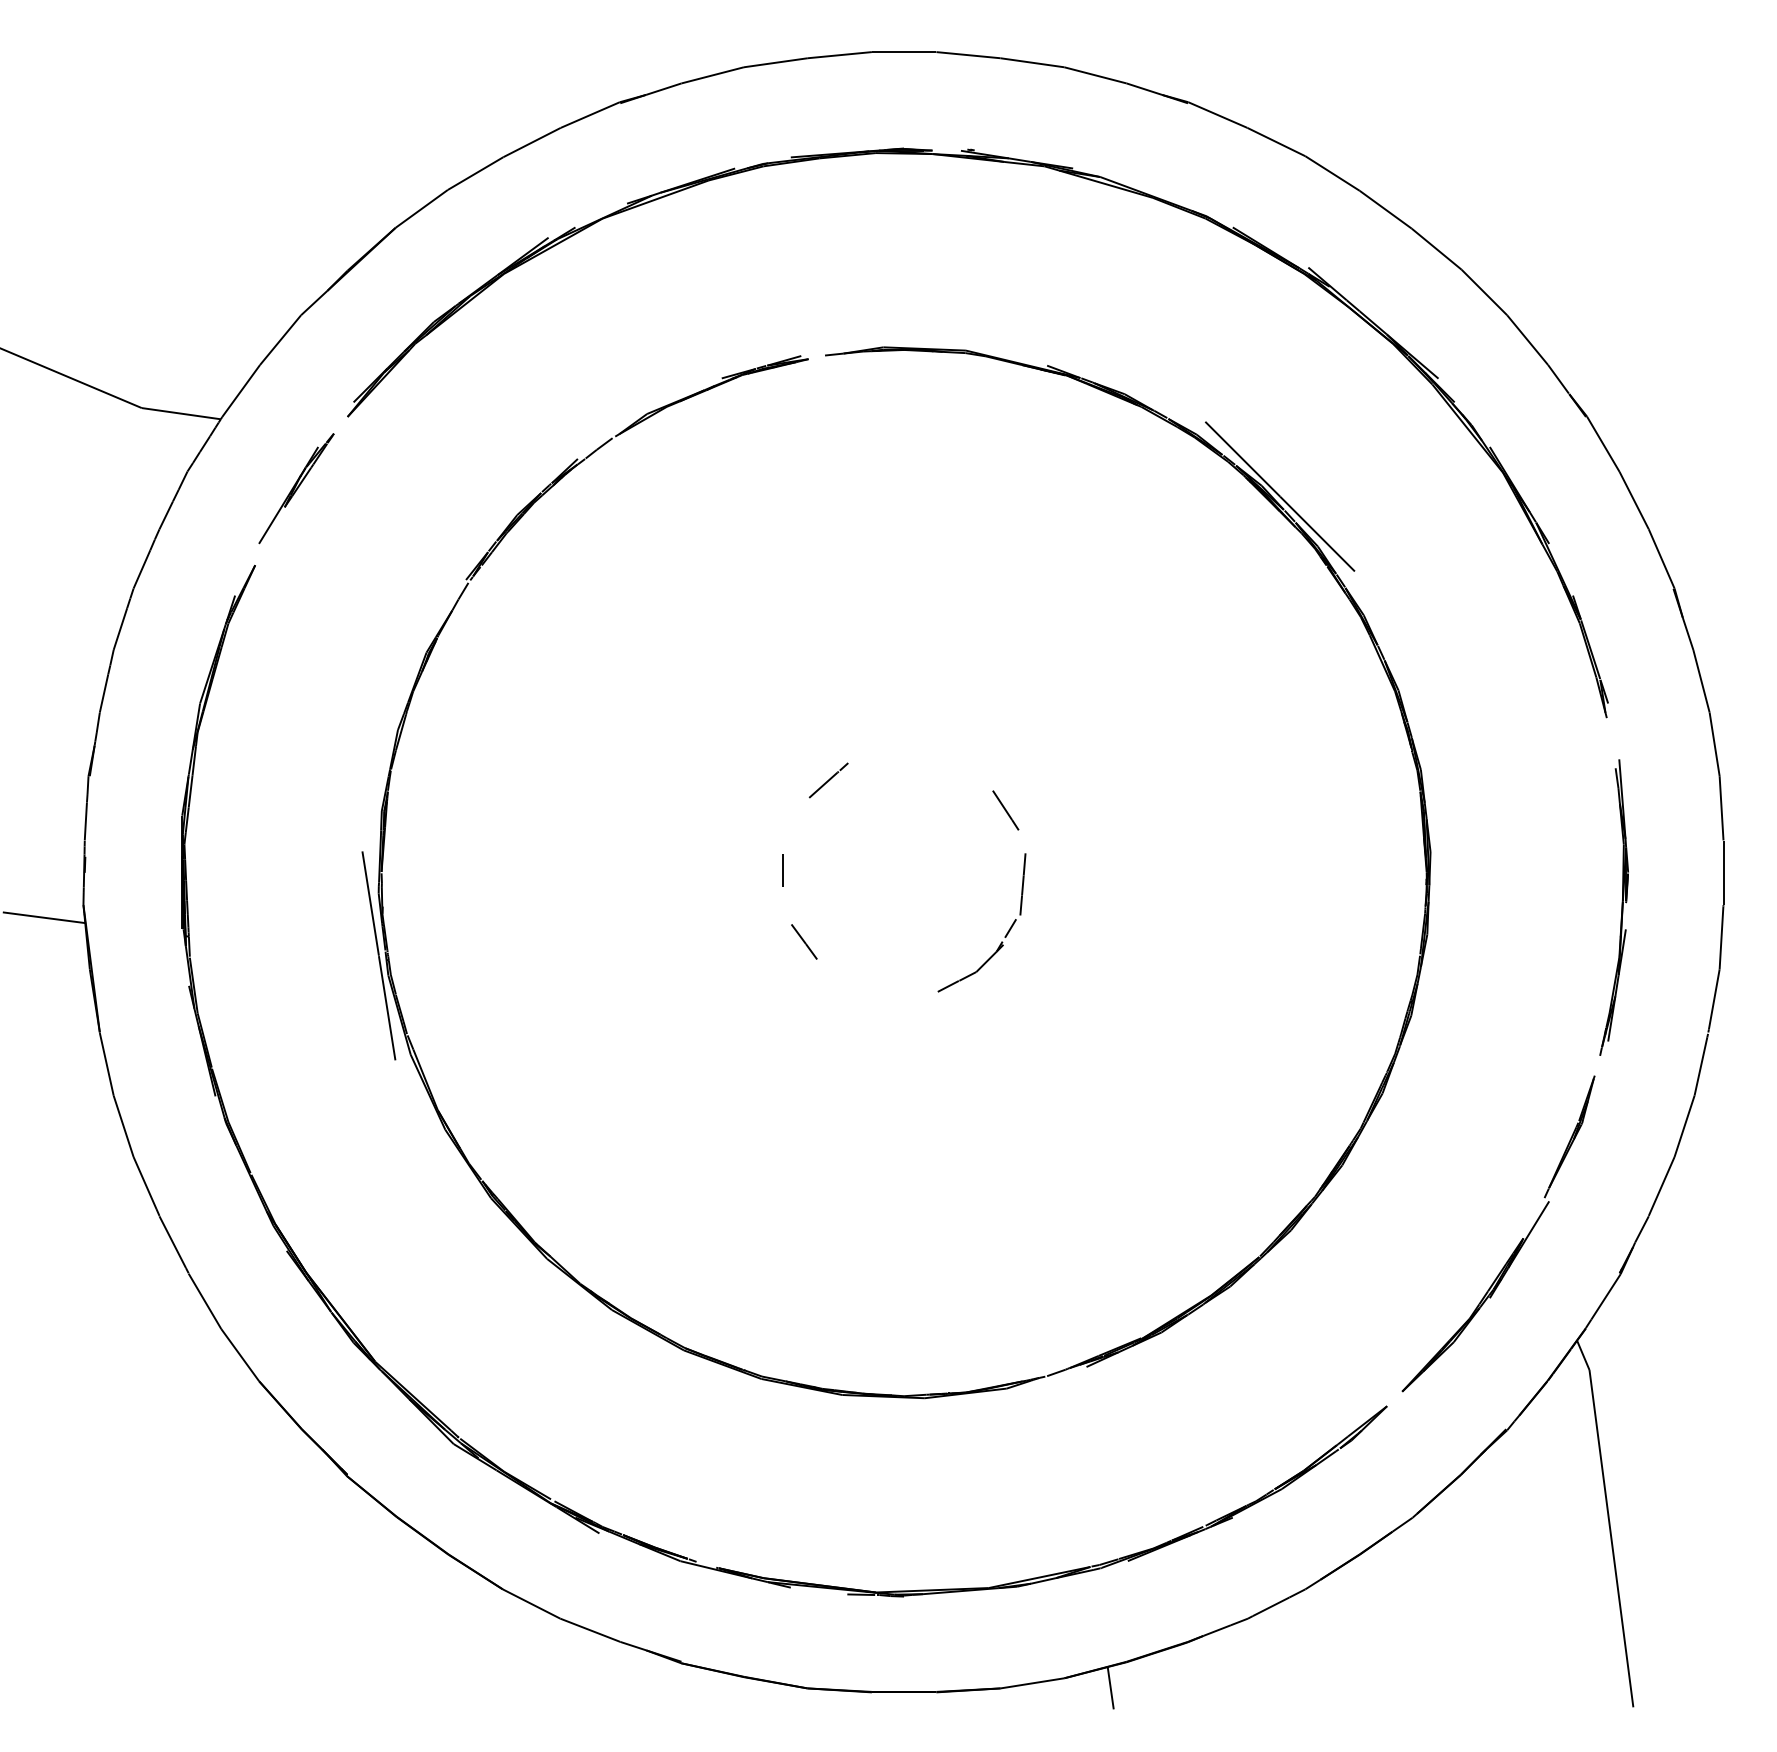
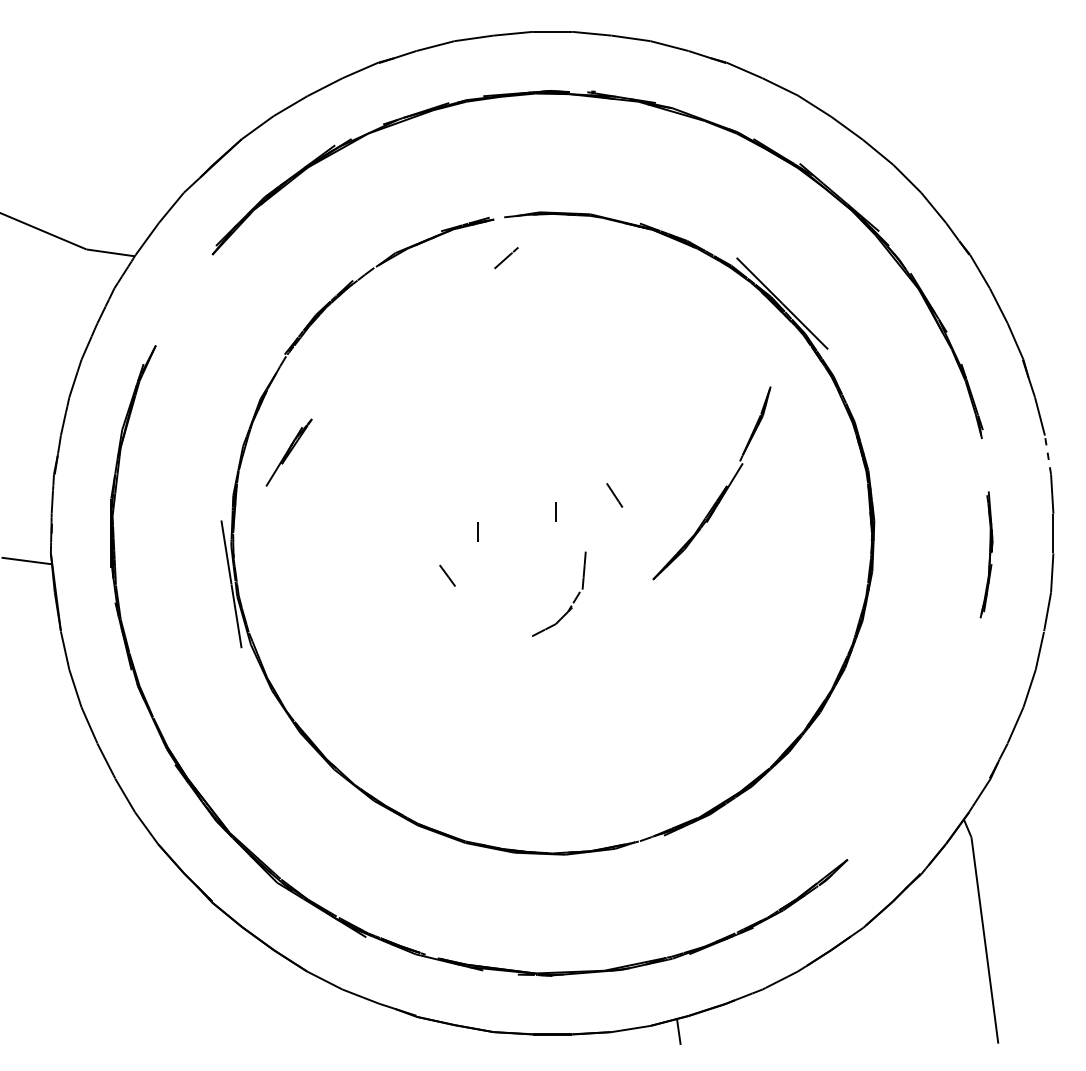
part: (295, 488) -> (288, 452), moved
line: (1715, 745) -> (1048, 455), solid -> dashed
line: (828, 781) -> (506, 258), moved
line: (908, 836) -> (555, 511), added
part: (1614, 907) -> (986, 554), size x0.7
part: (1005, 933) -> (573, 600), moved
line: (804, 941) -> (447, 575), moved
part: (1517, 1244) -> (723, 489), moved

